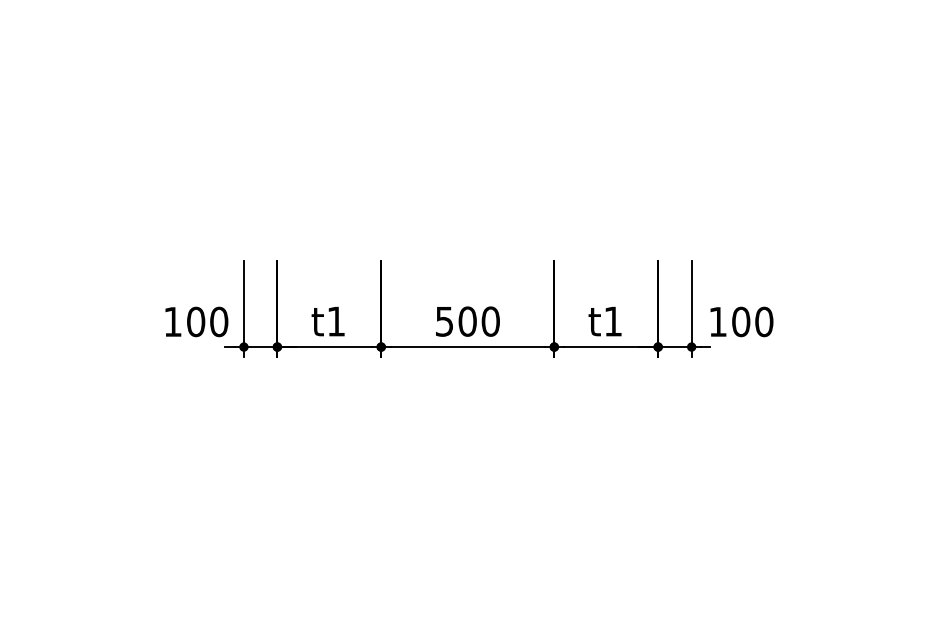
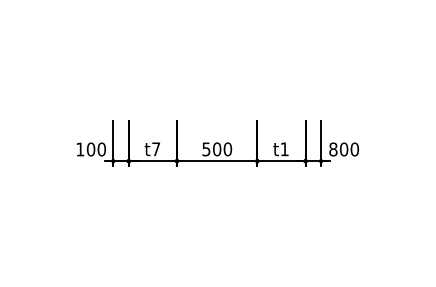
text: (334, 321) -> (155, 149), t1 -> t7
text: (718, 321) -> (333, 149), 100 -> 800

